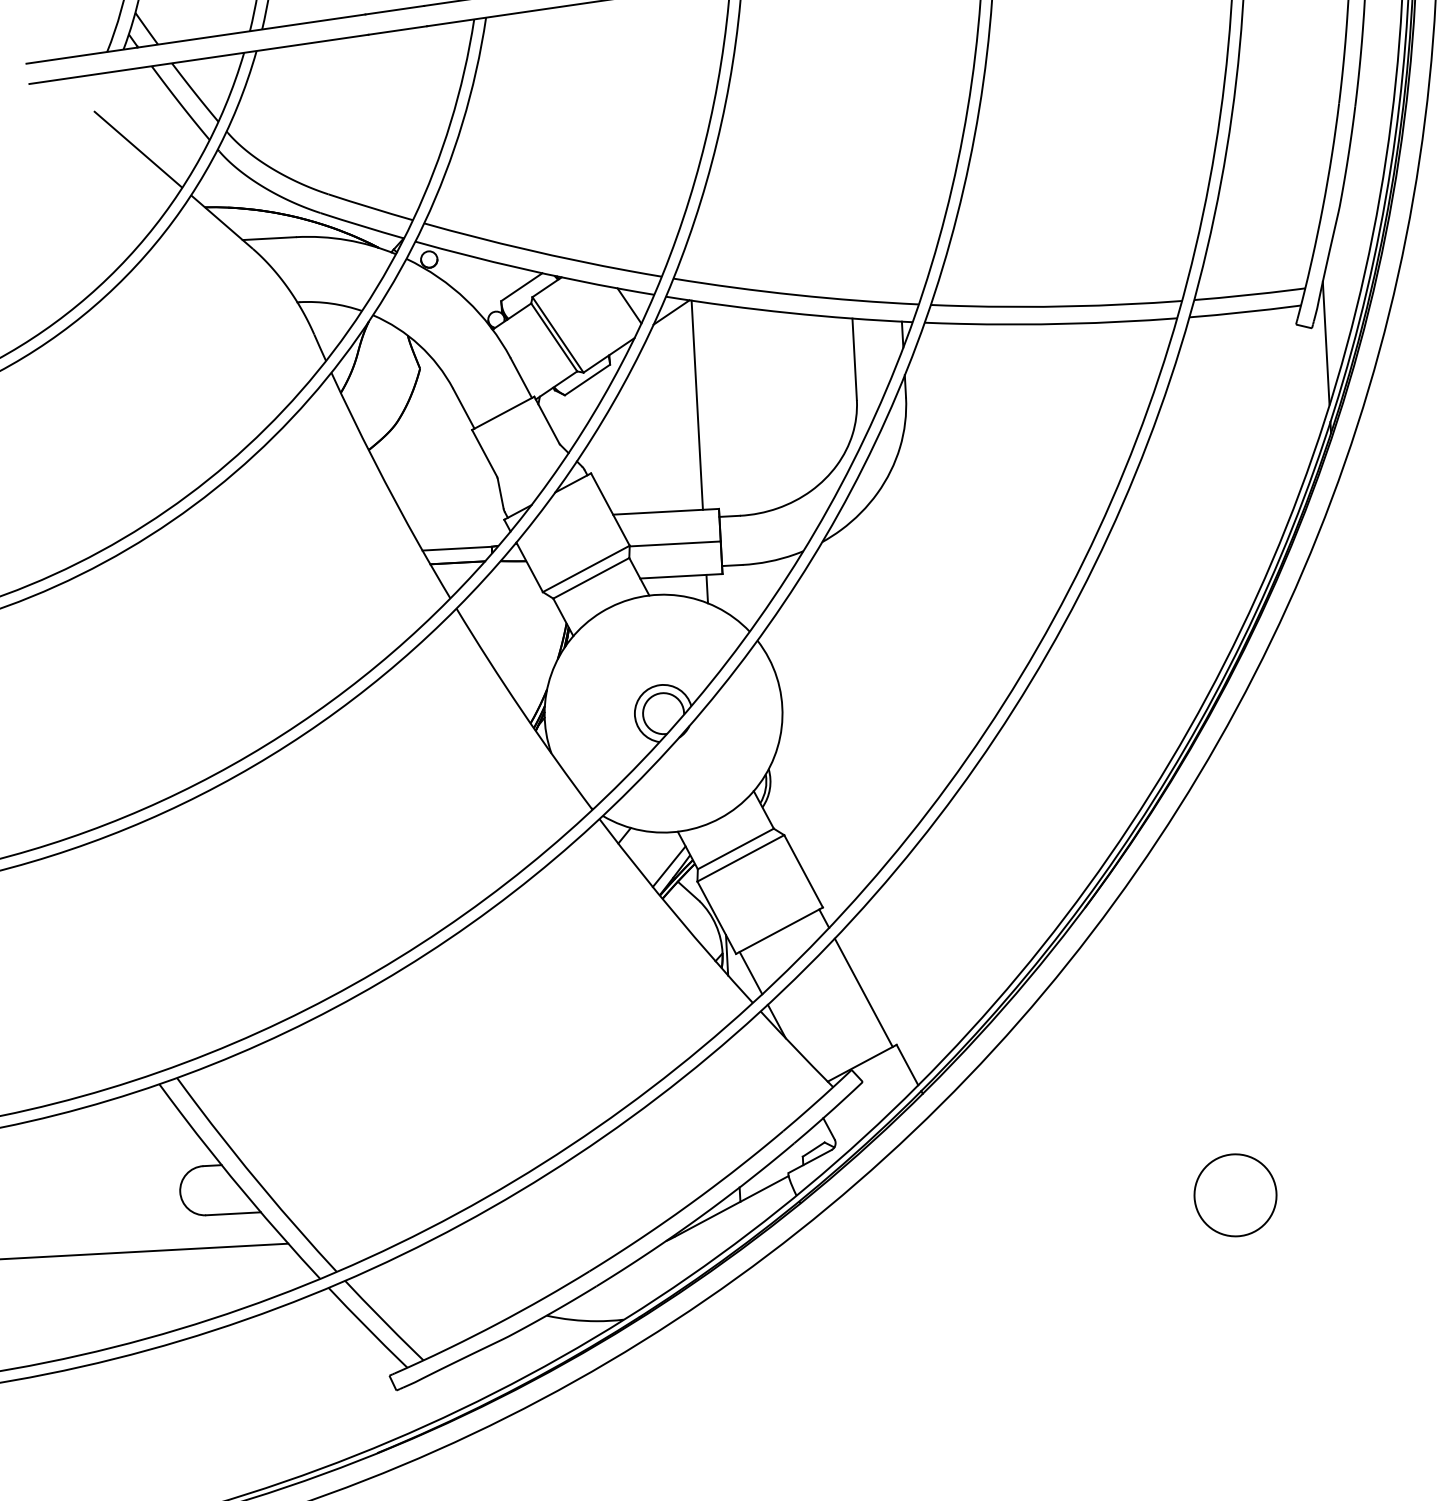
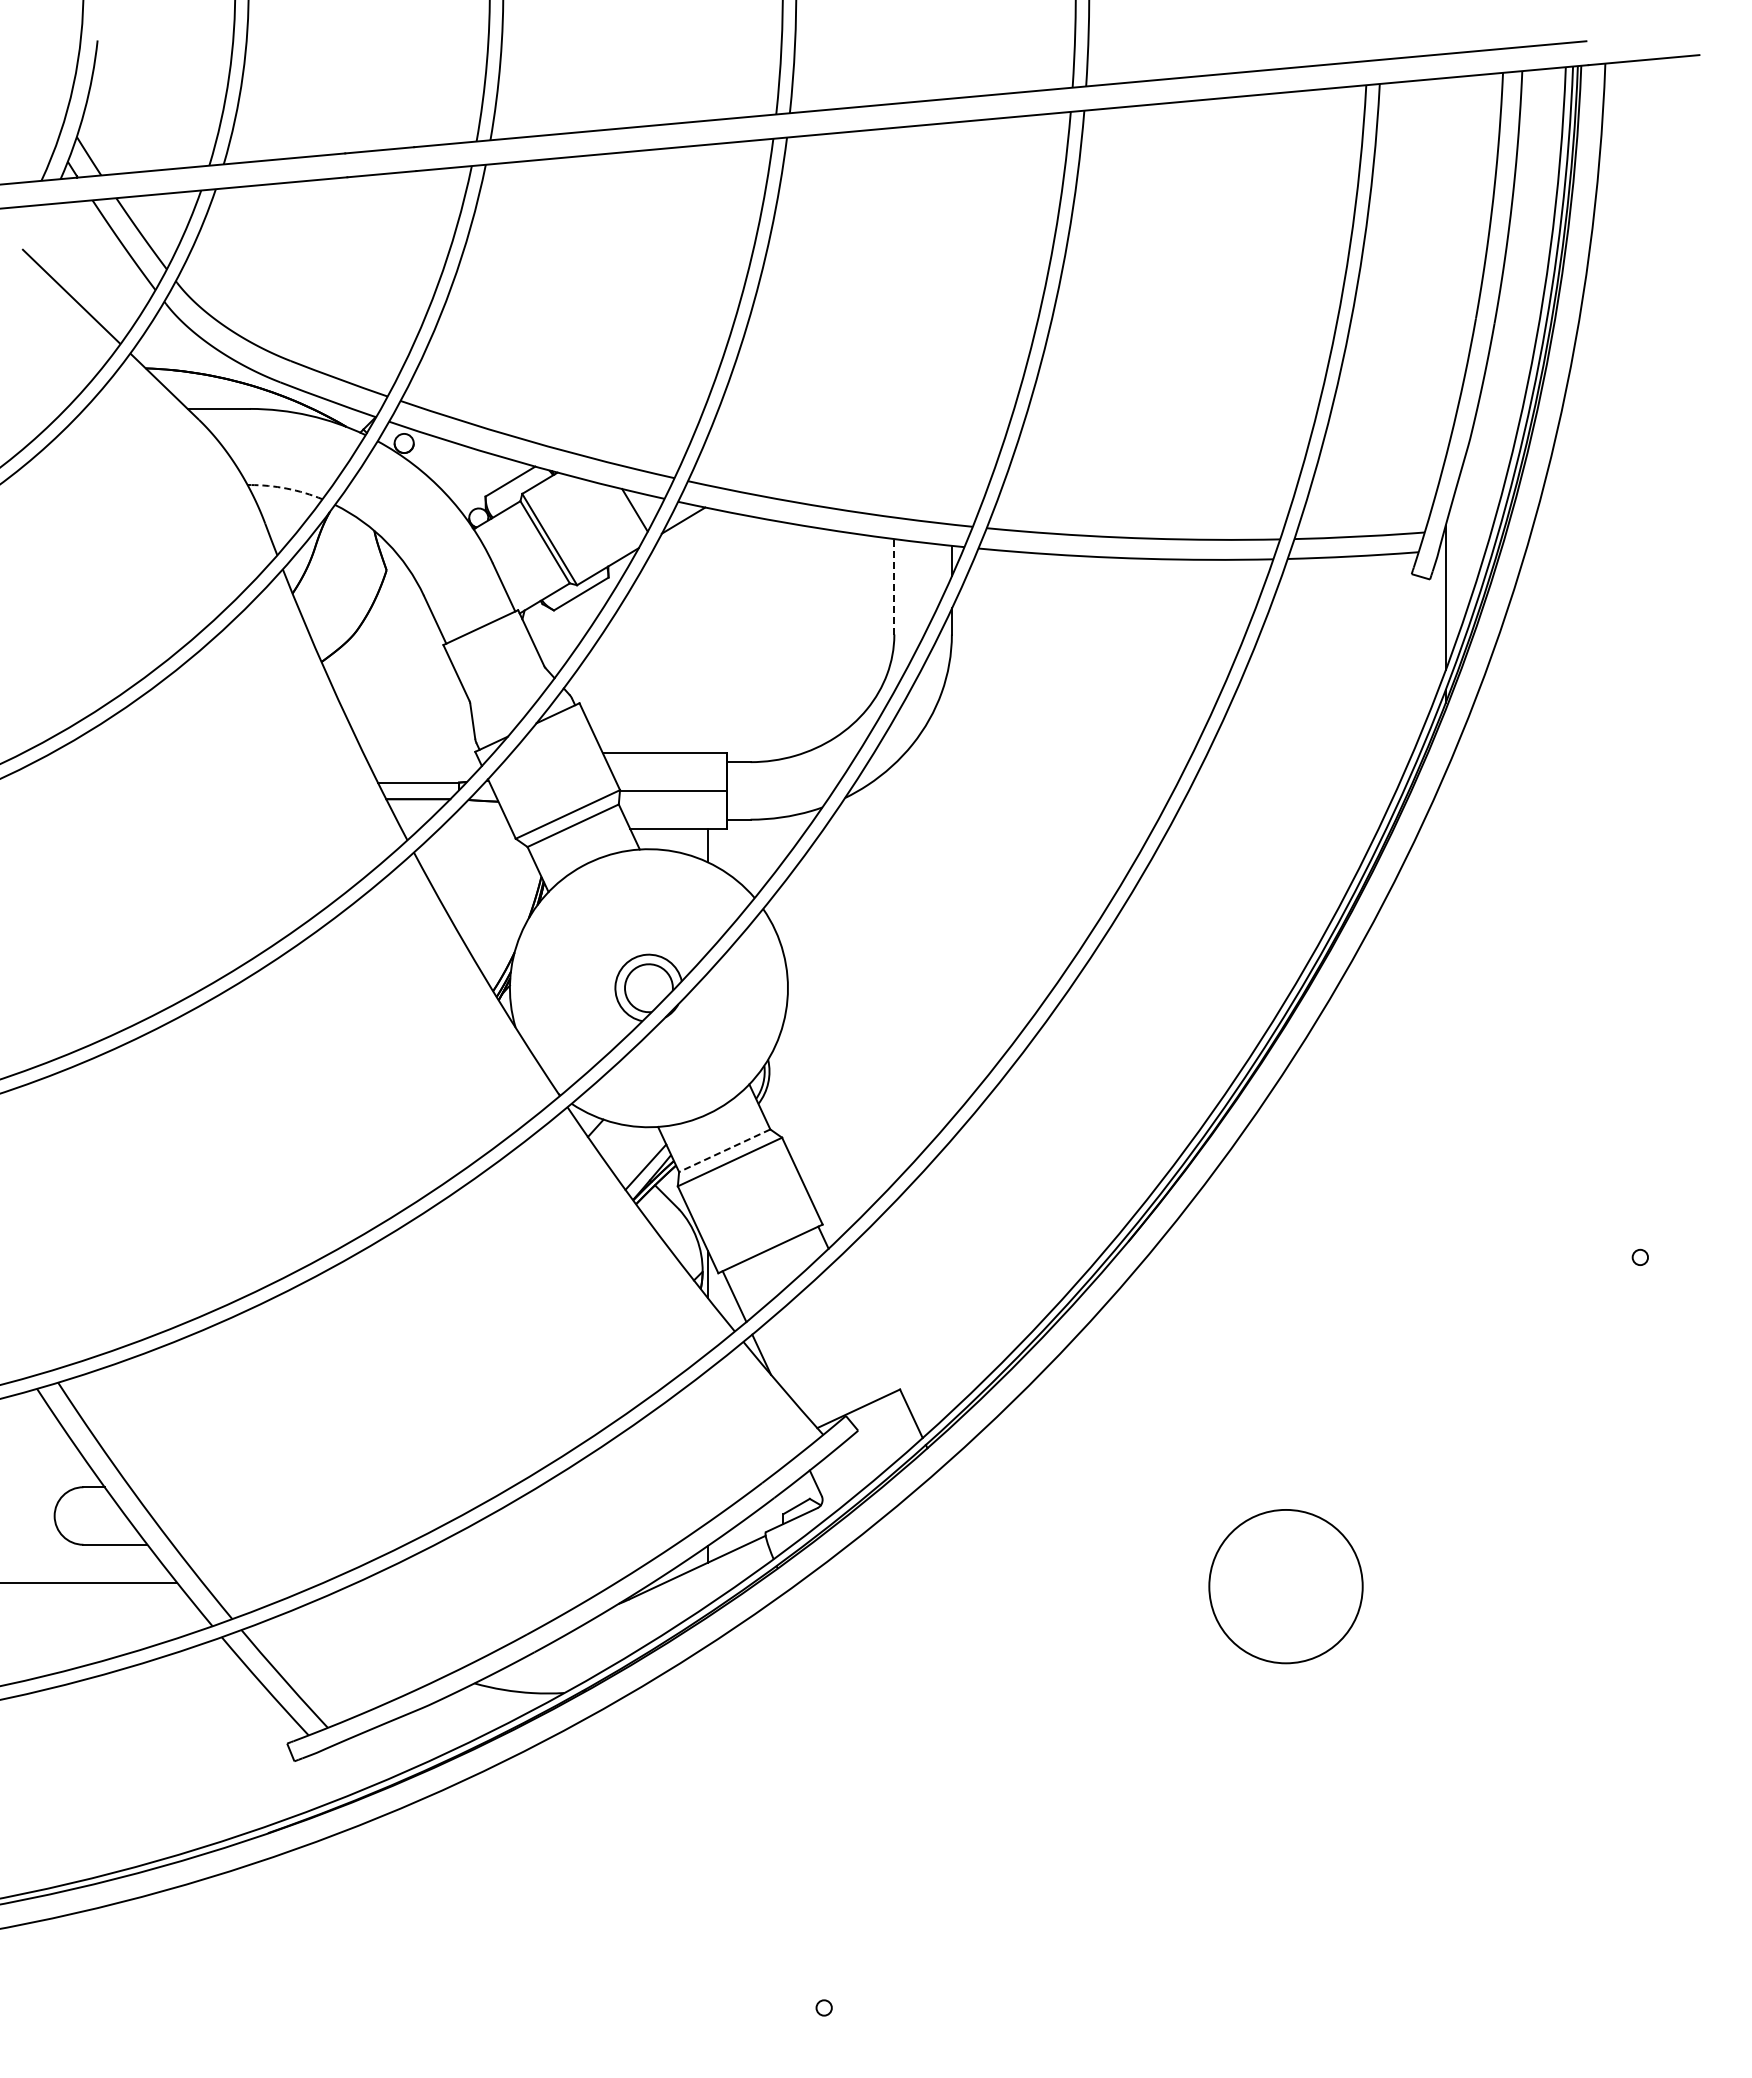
arc: (330, 303) -> (286, 488), solid -> dashed
line: (854, 359) -> (894, 586), solid -> dashed
line: (697, 405) -> (707, 630), removed
line: (735, 848) -> (724, 1150), solid -> dashed
line: (863, 992) -> (864, 1326), removed
circle: (1235, 1195) -> (1285, 1586), size x1.6

